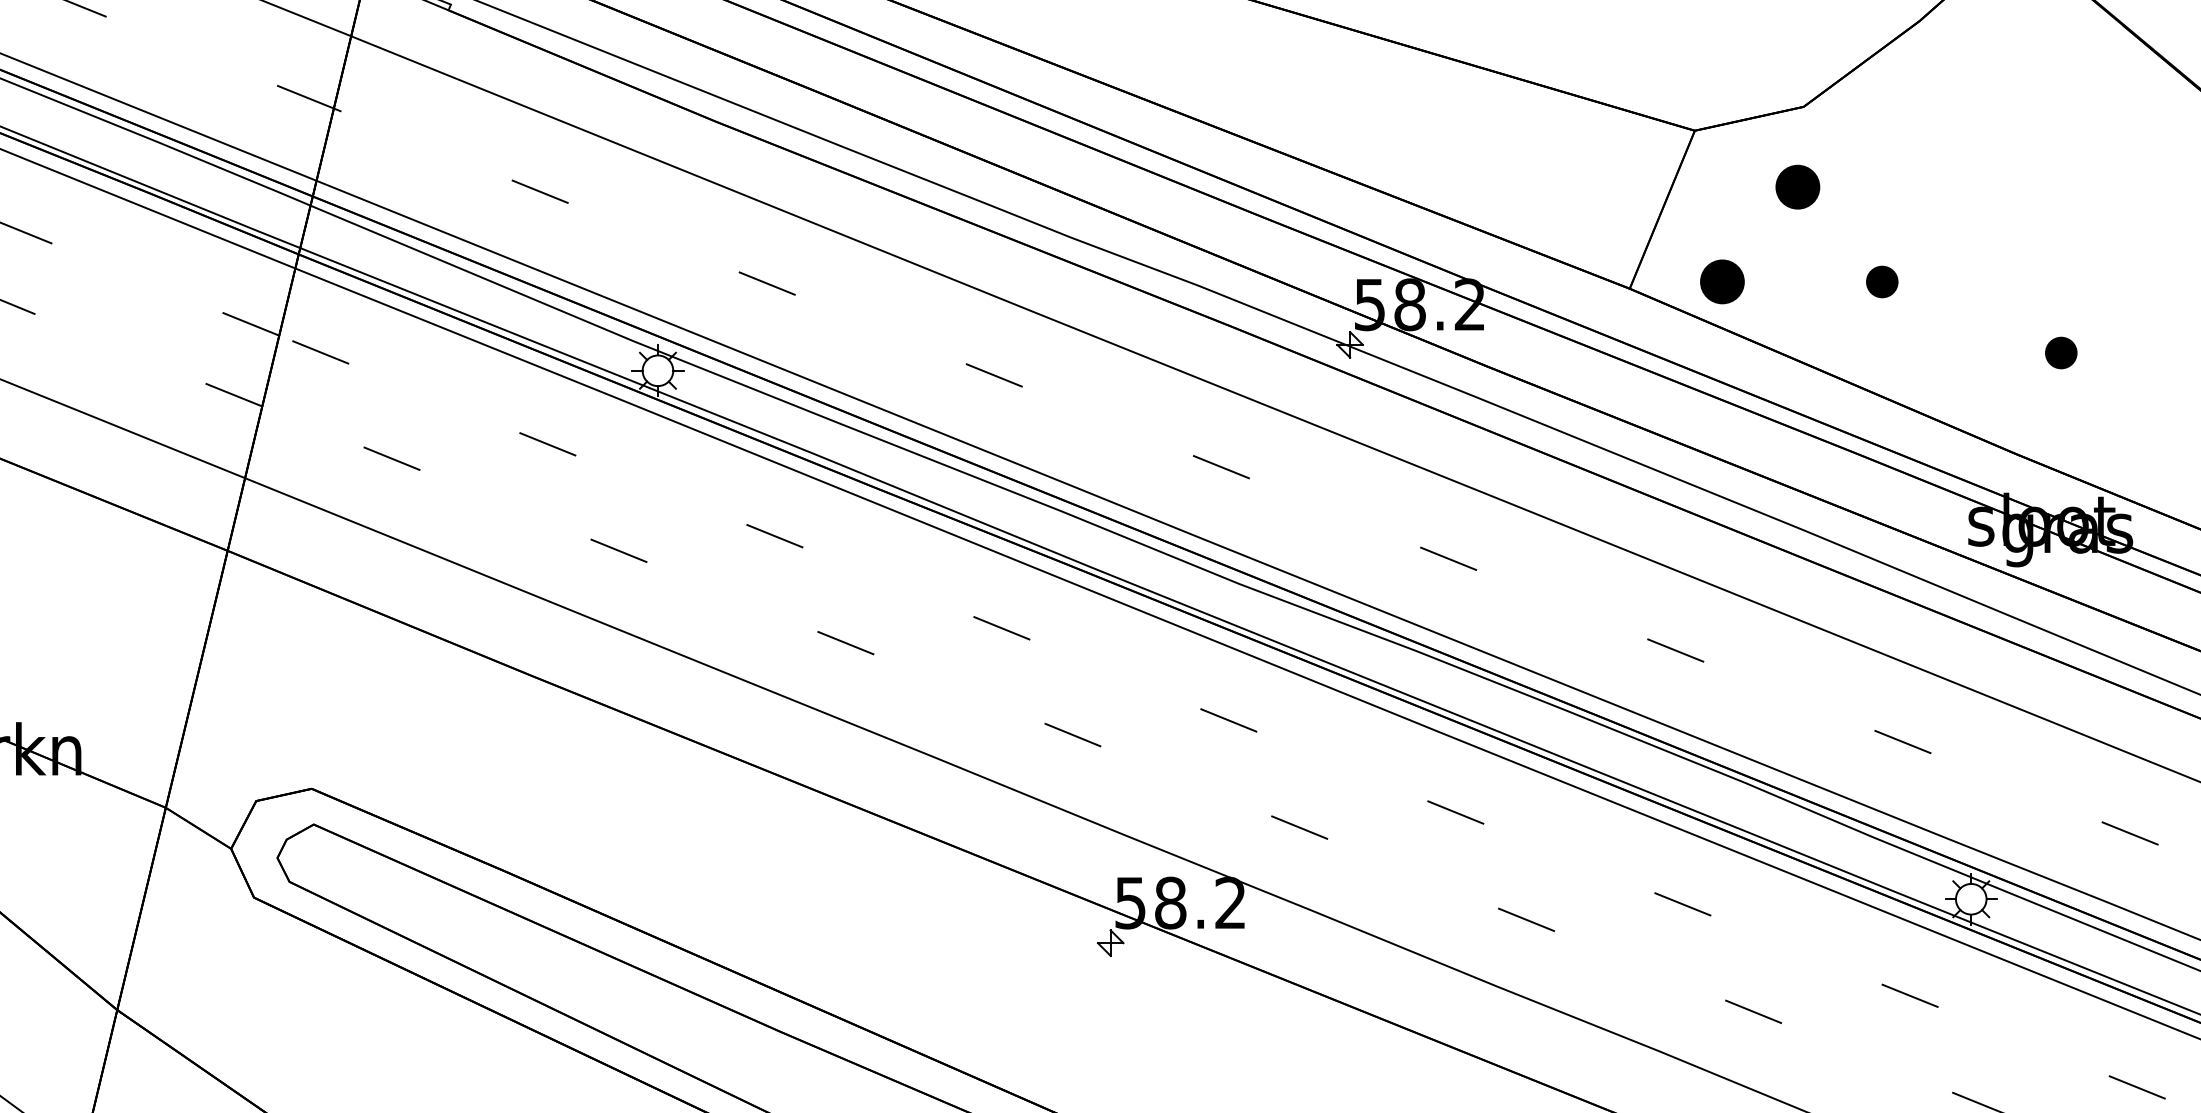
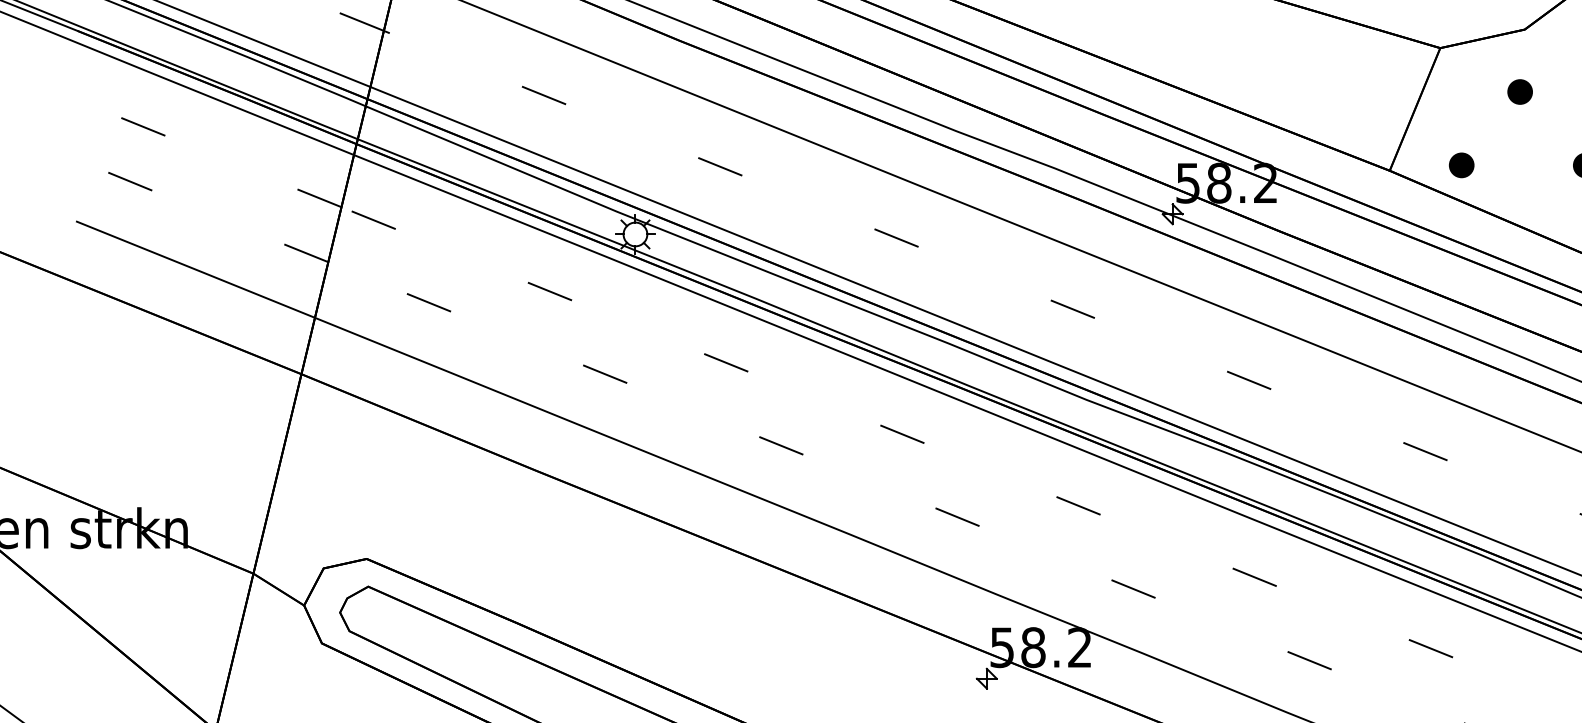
part: (1797, 187) -> (1519, 92), size x0.71
part: (1722, 281) -> (1461, 165), size x0.71

